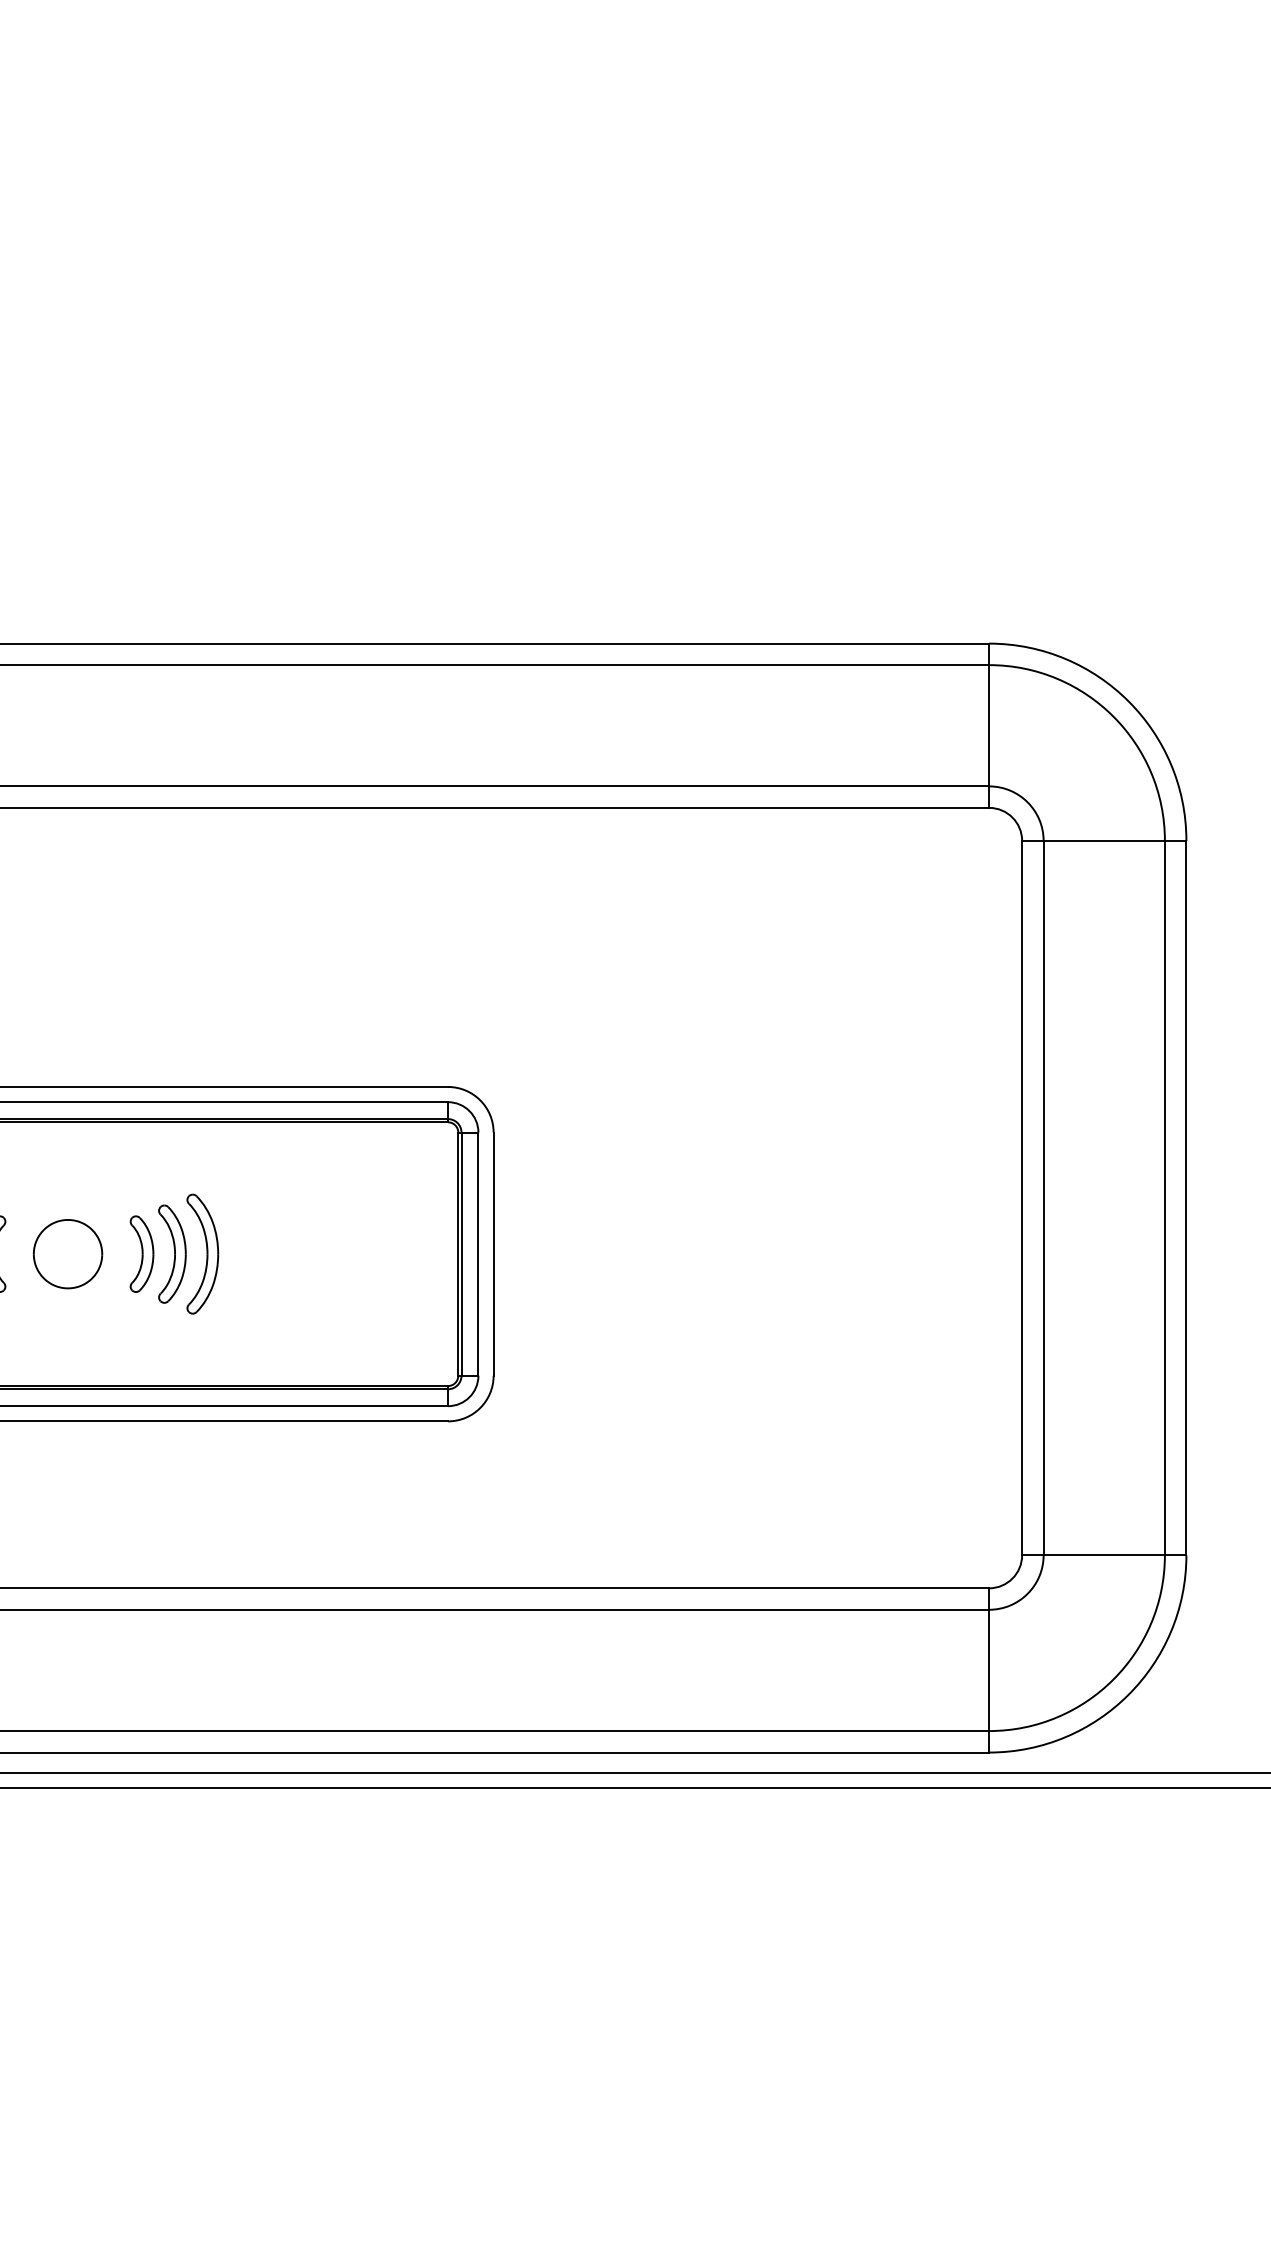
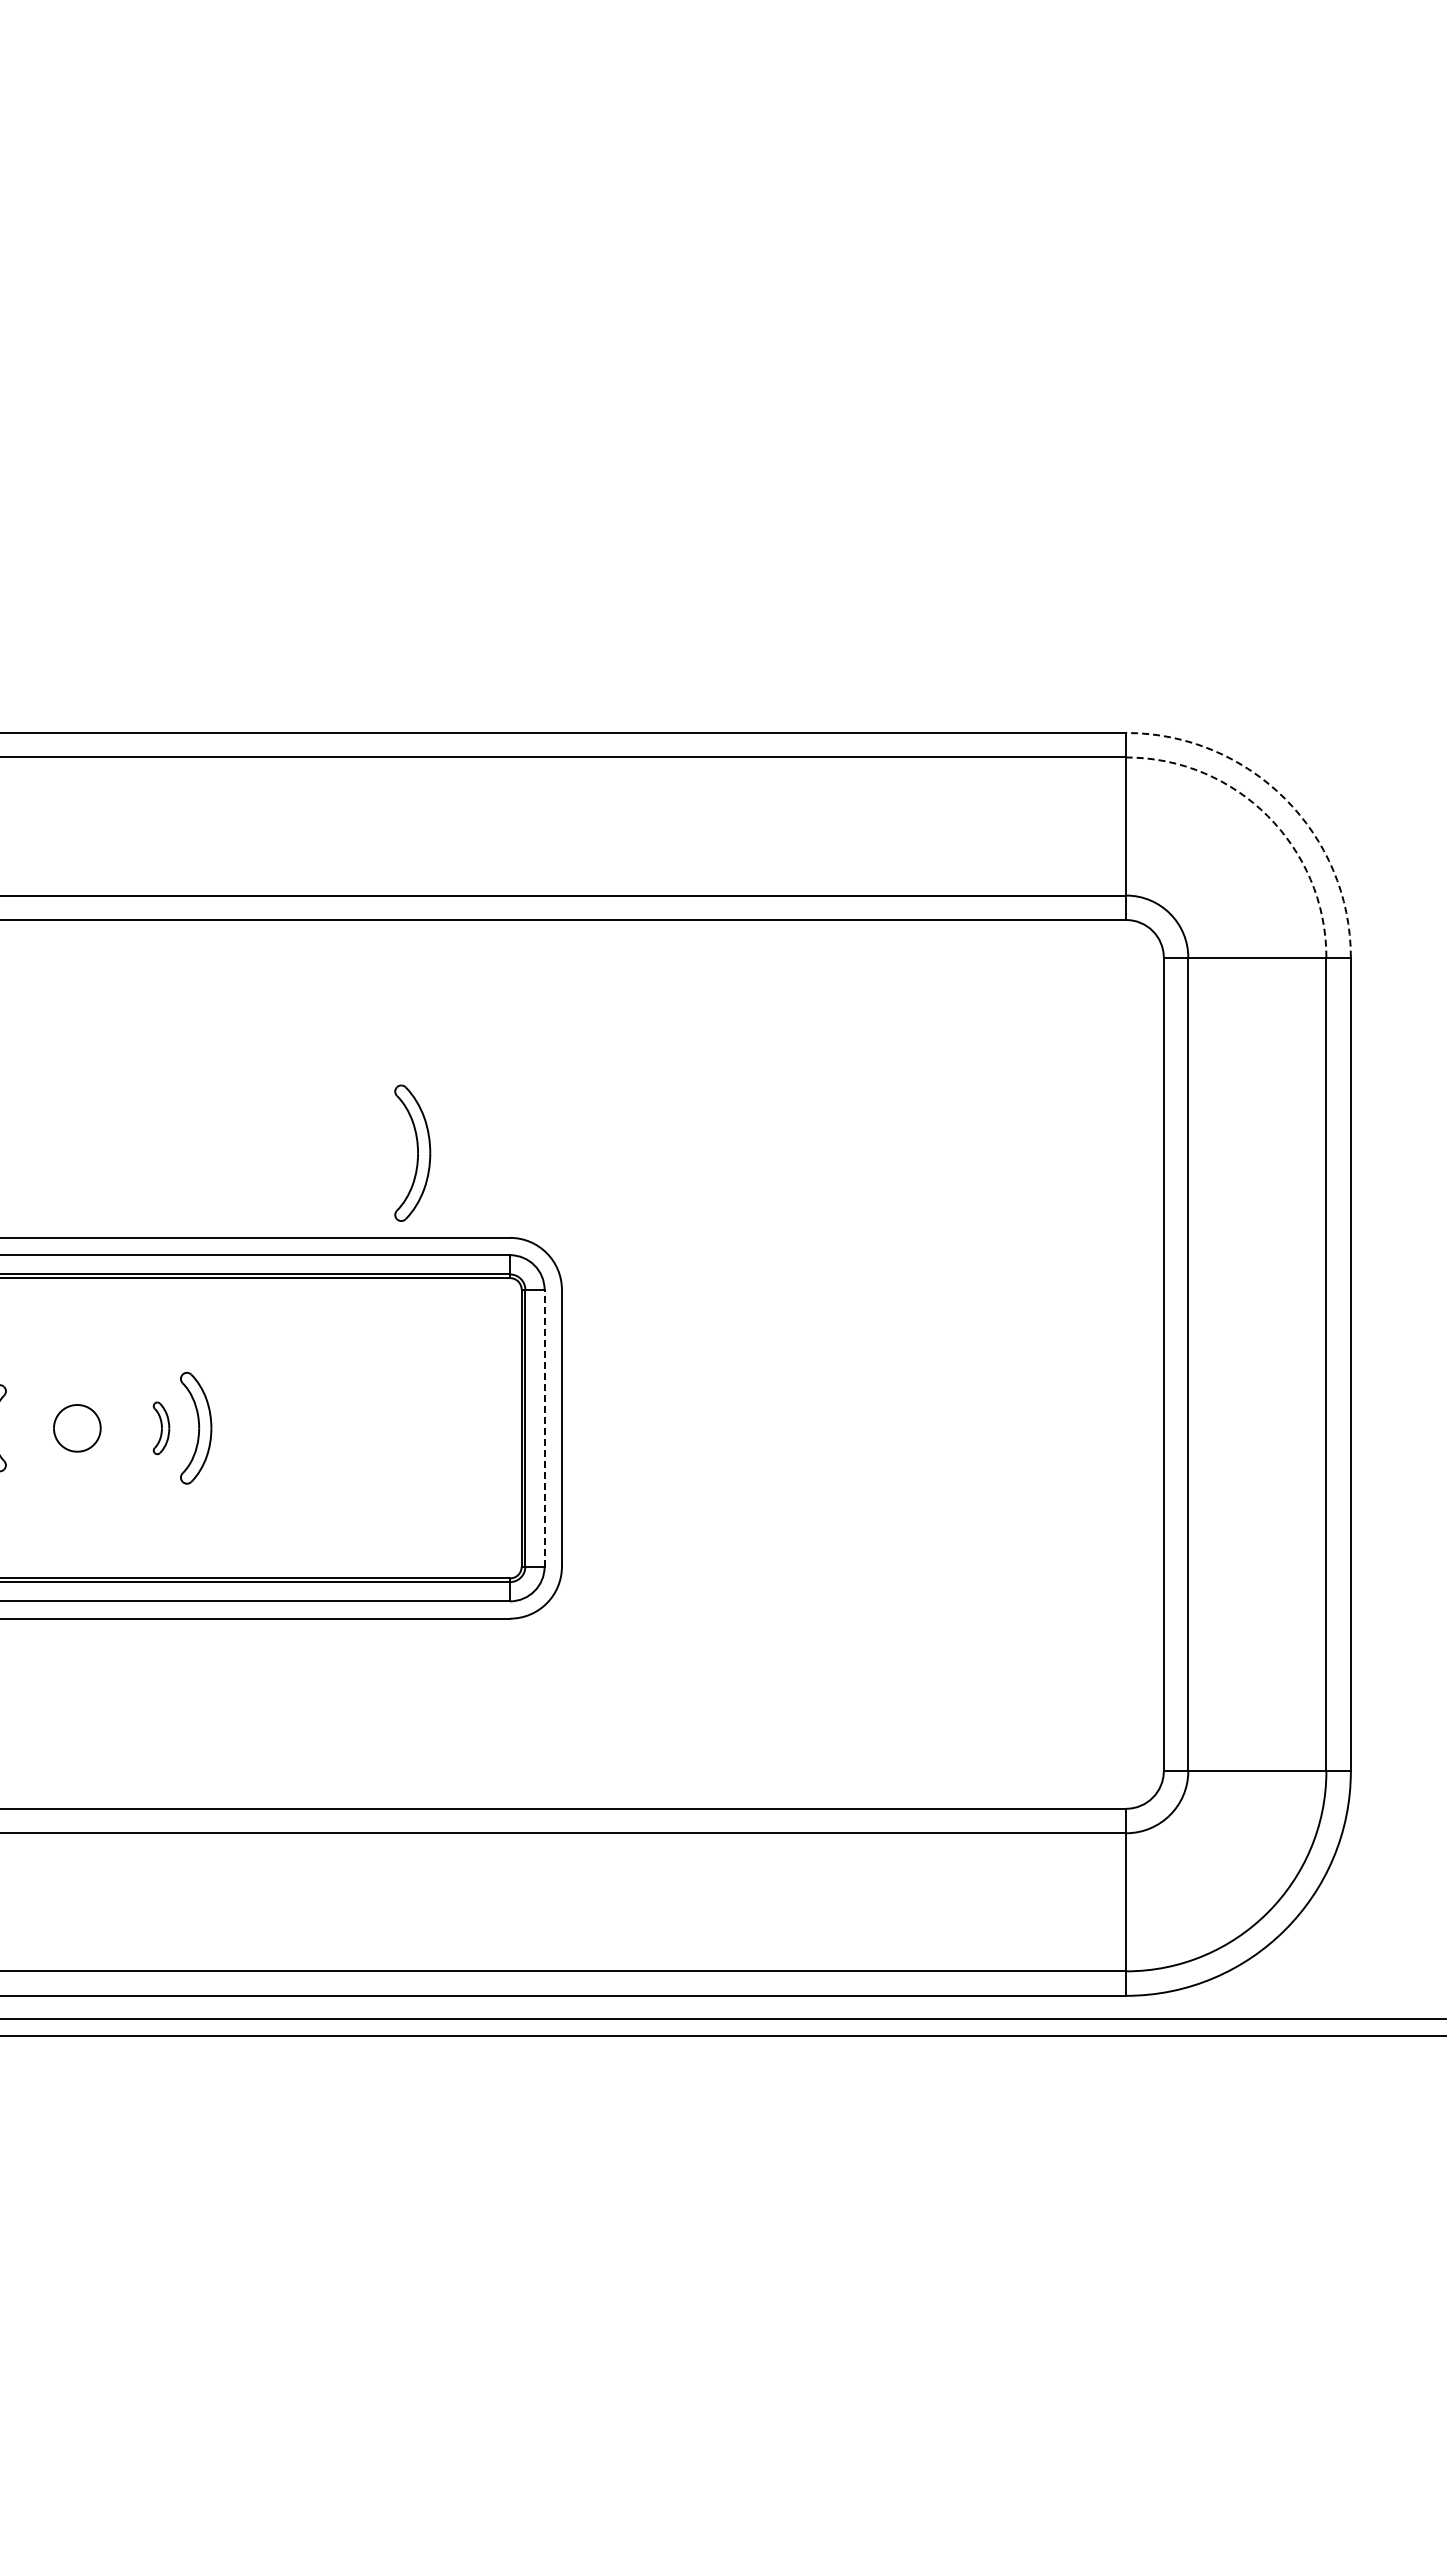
arc: (1128, 701) -> (1285, 798), solid -> dashed
arc: (1113, 716) -> (1267, 816), solid -> dashed
part: (202, 1253) -> (412, 1152), moved
line: (478, 1253) -> (544, 1427), solid -> dashed
part: (68, 1254) -> (77, 1428), size x0.6
part: (142, 1254) -> (161, 1428), size x0.6

